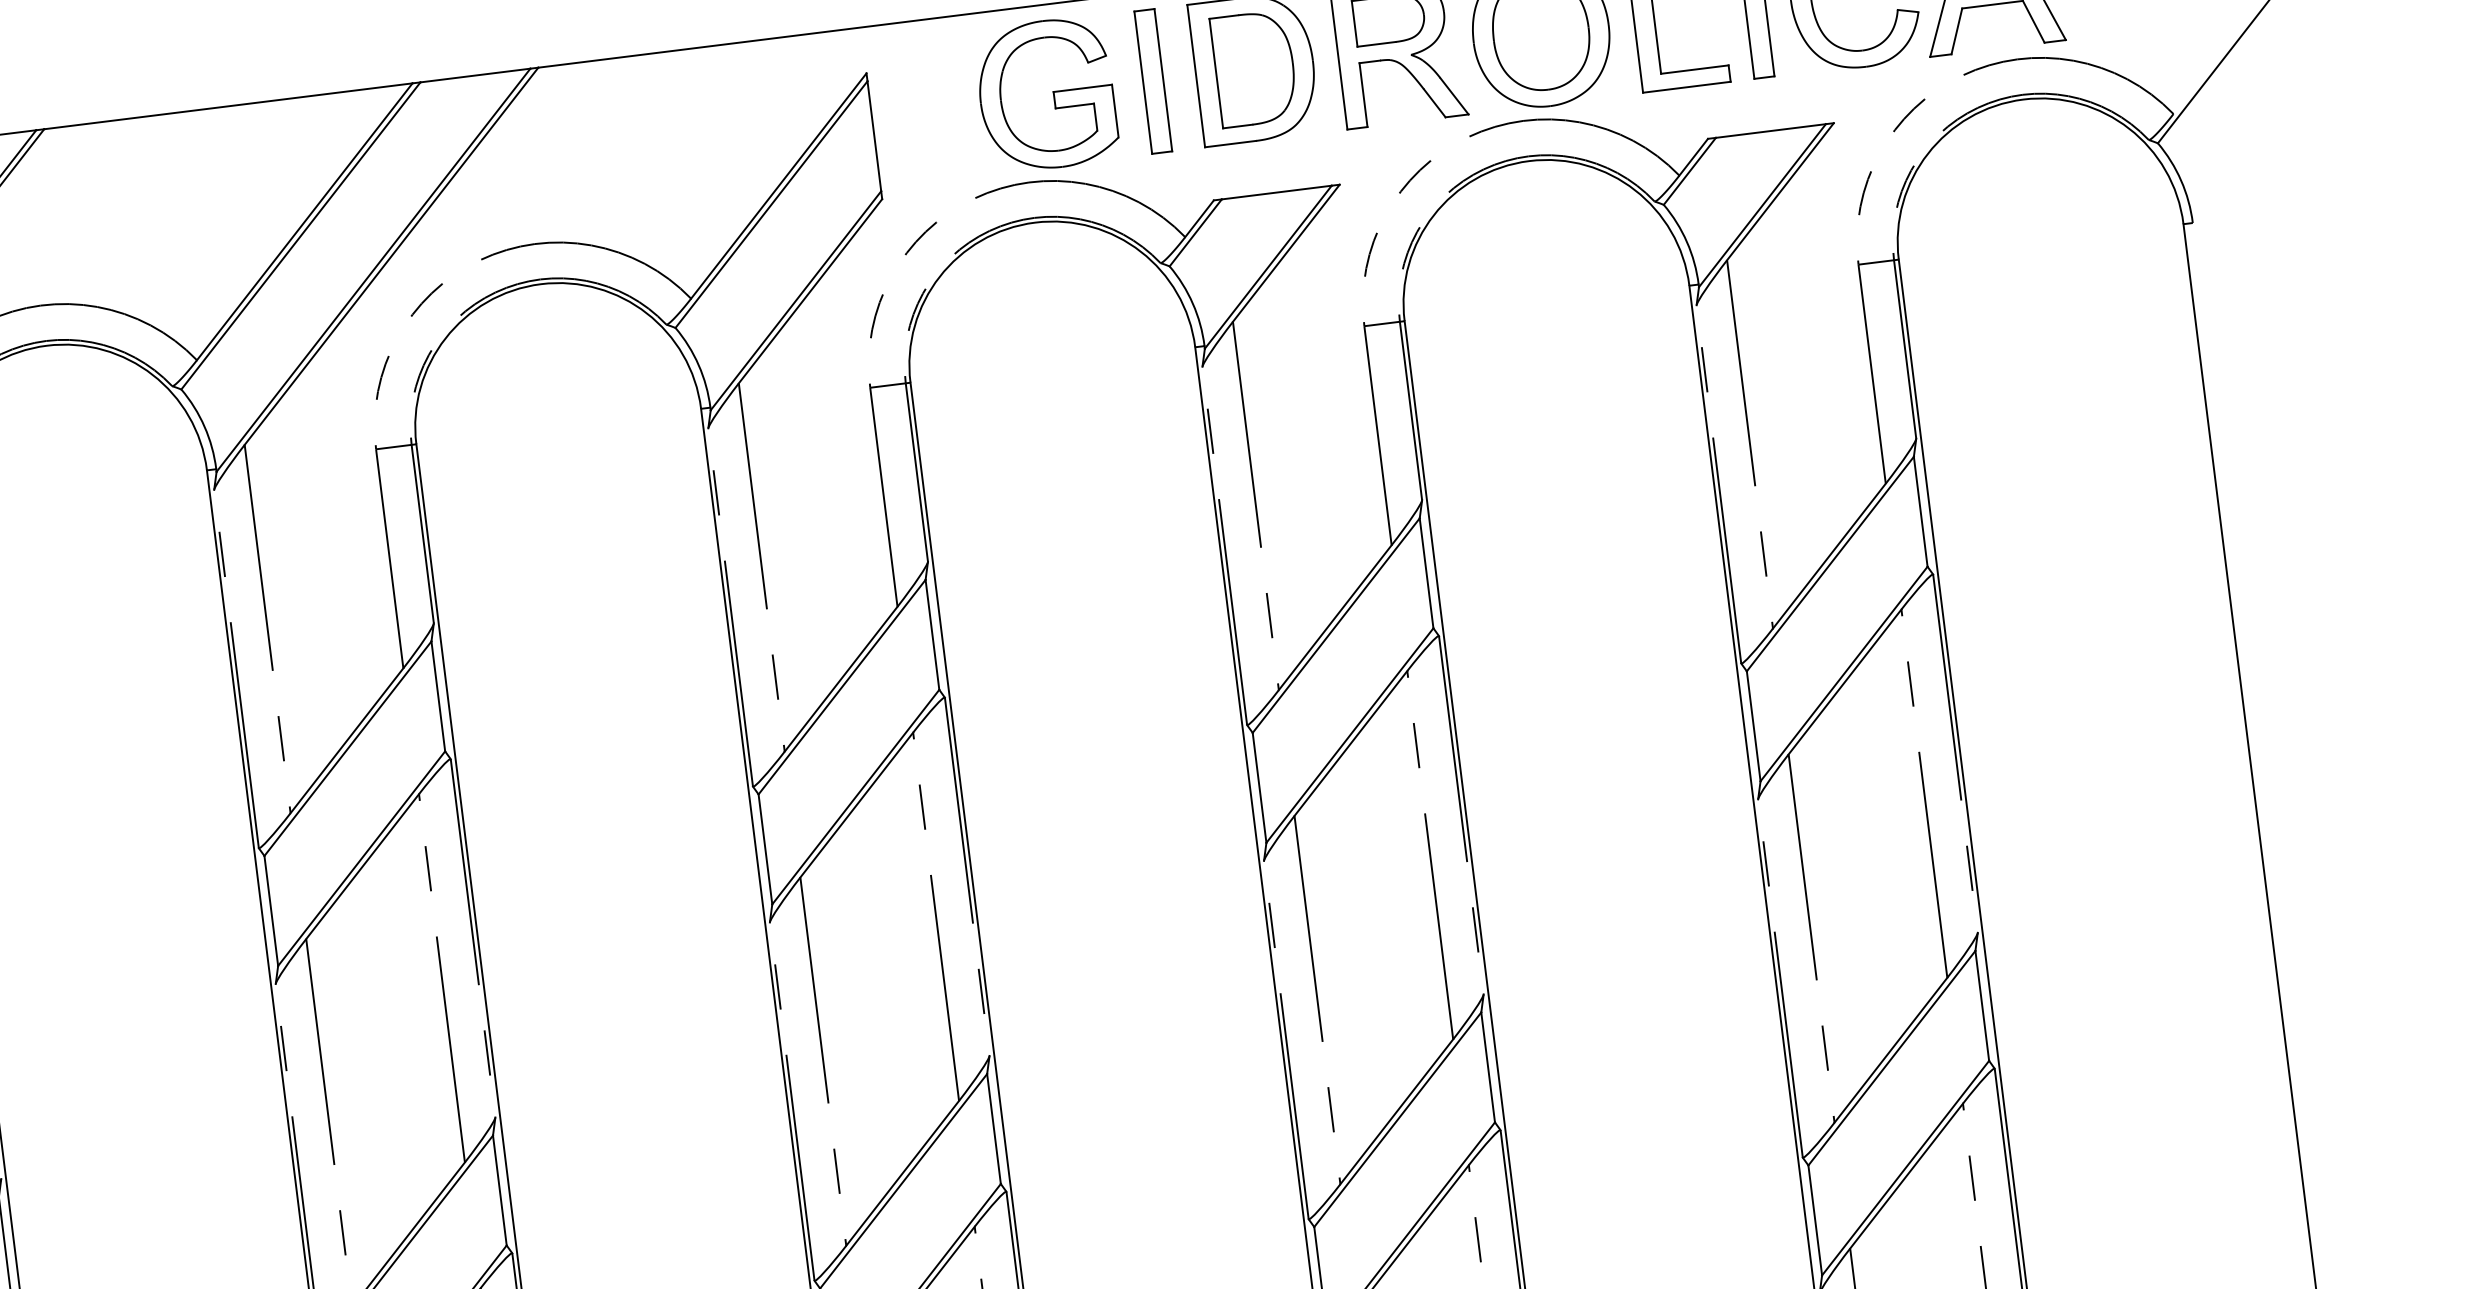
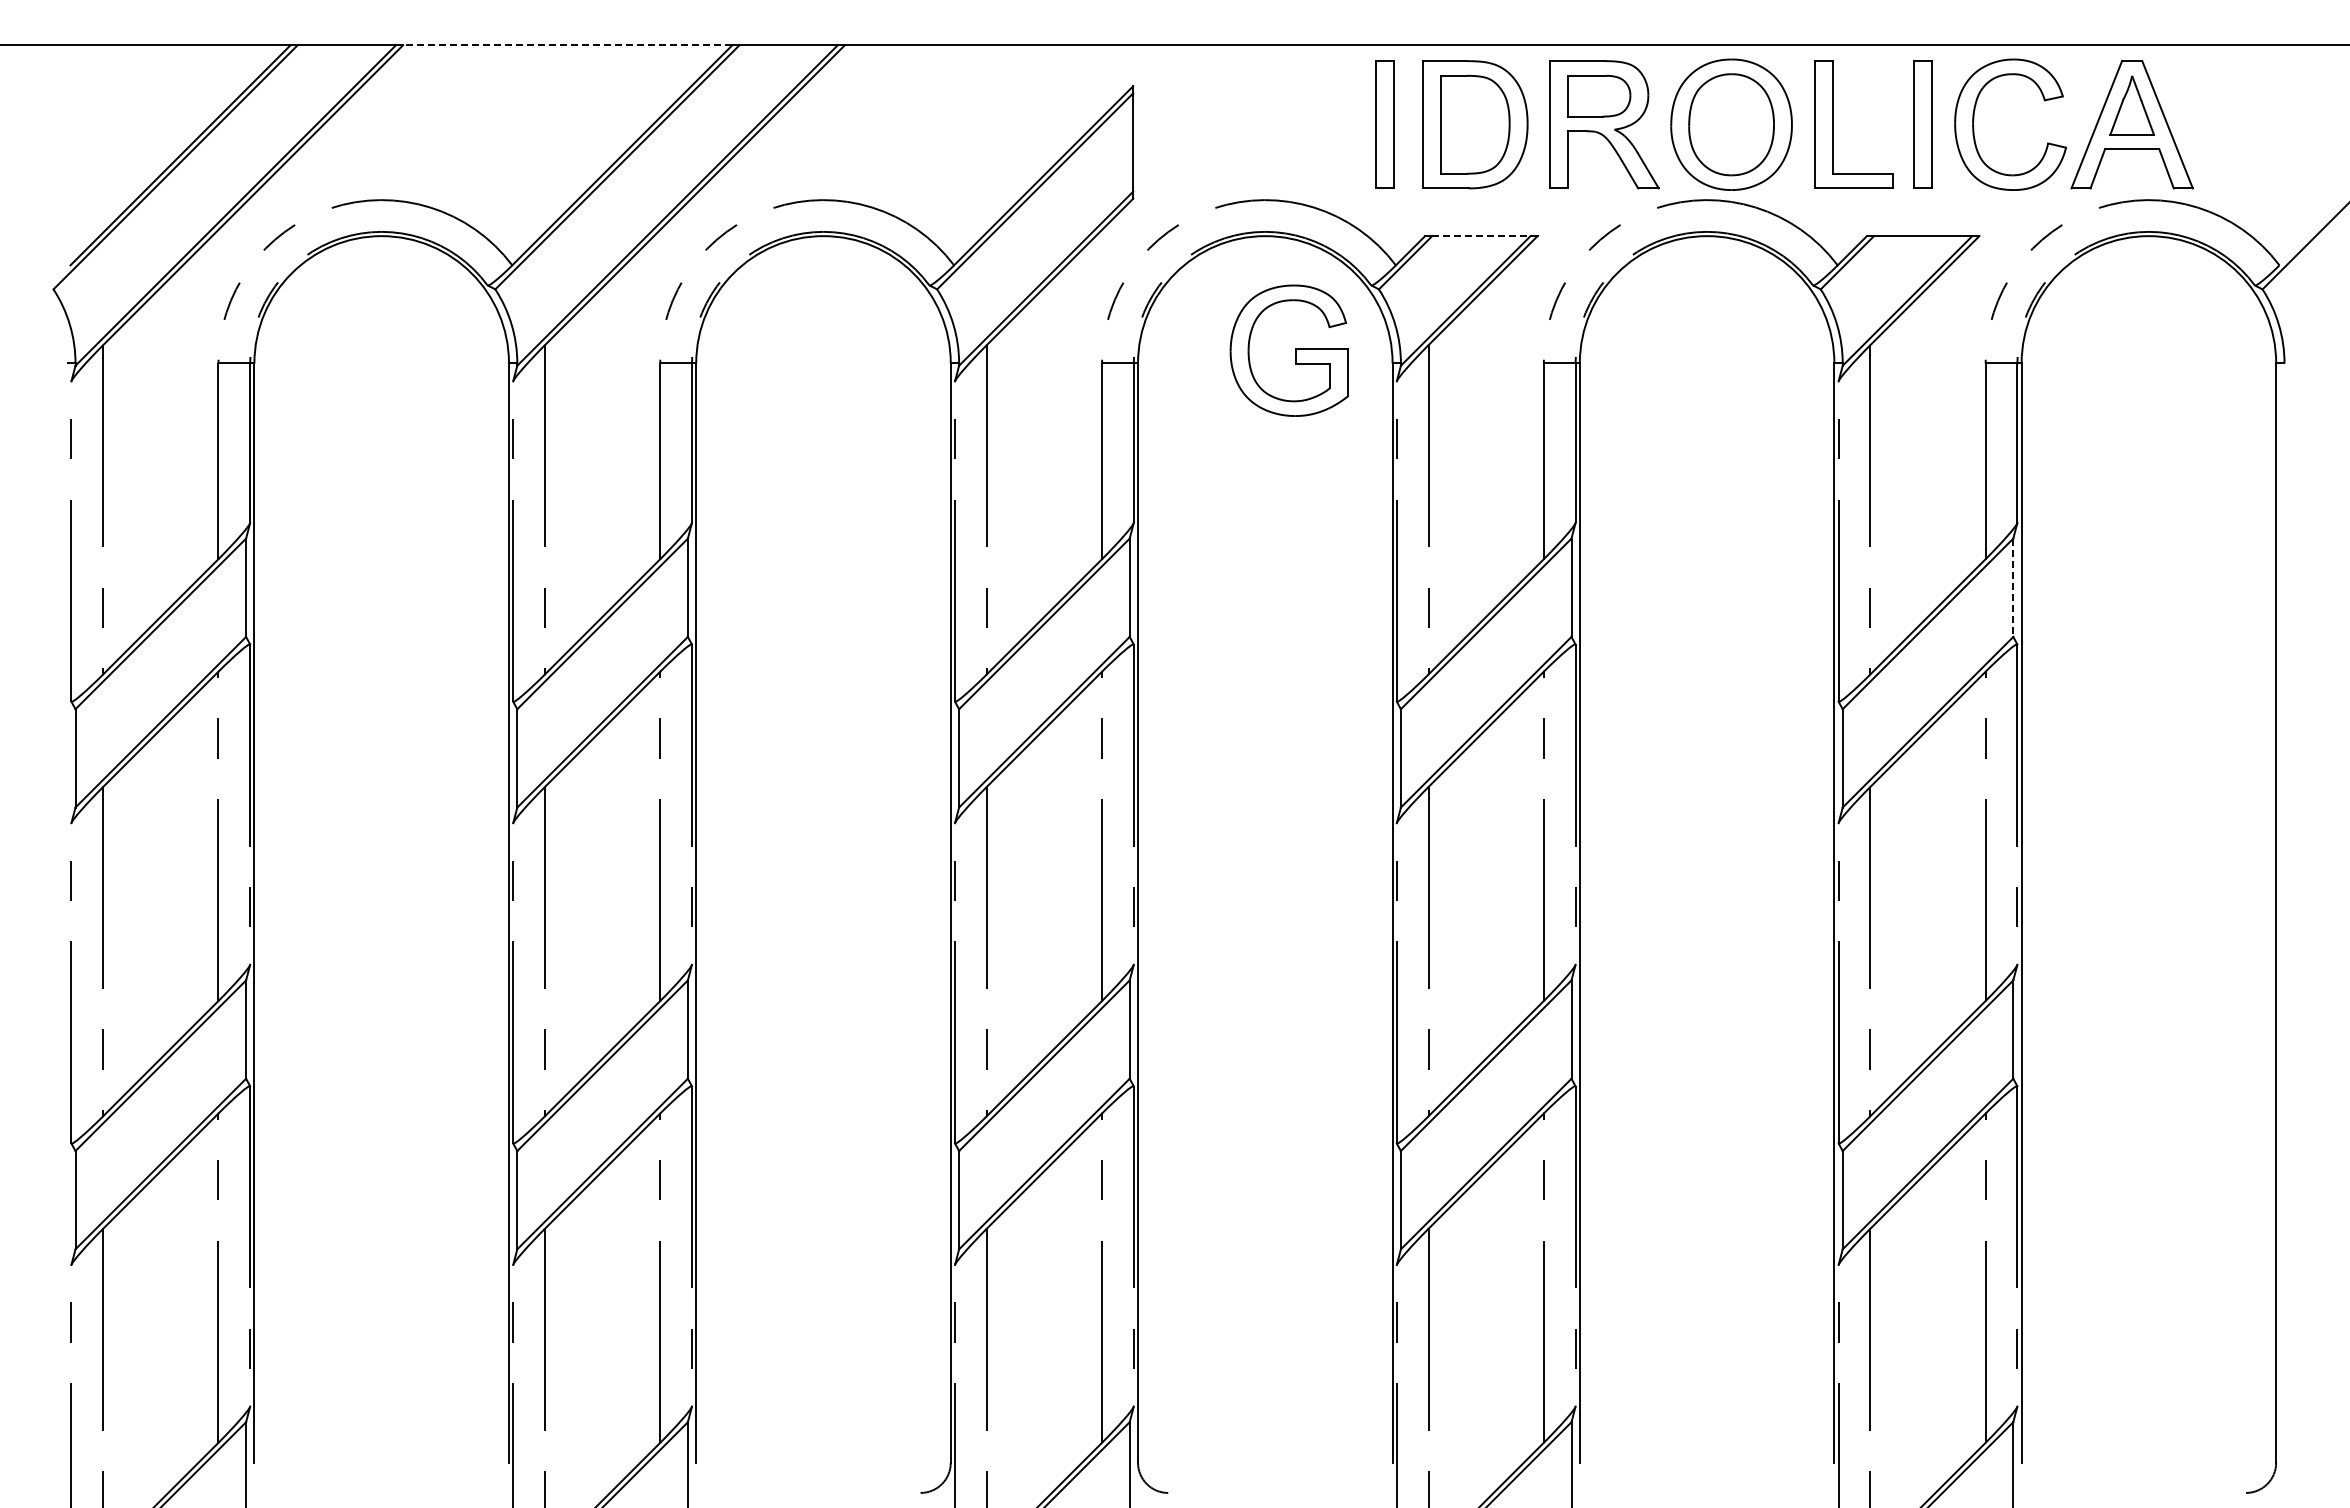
part: (1053, 93) -> (1295, 350), moved
line: (228, 106) -> (567, 45), solid -> dashed
line: (1276, 192) -> (1481, 236), solid -> dashed
line: (1921, 512) -> (2013, 588), solid -> dashed

